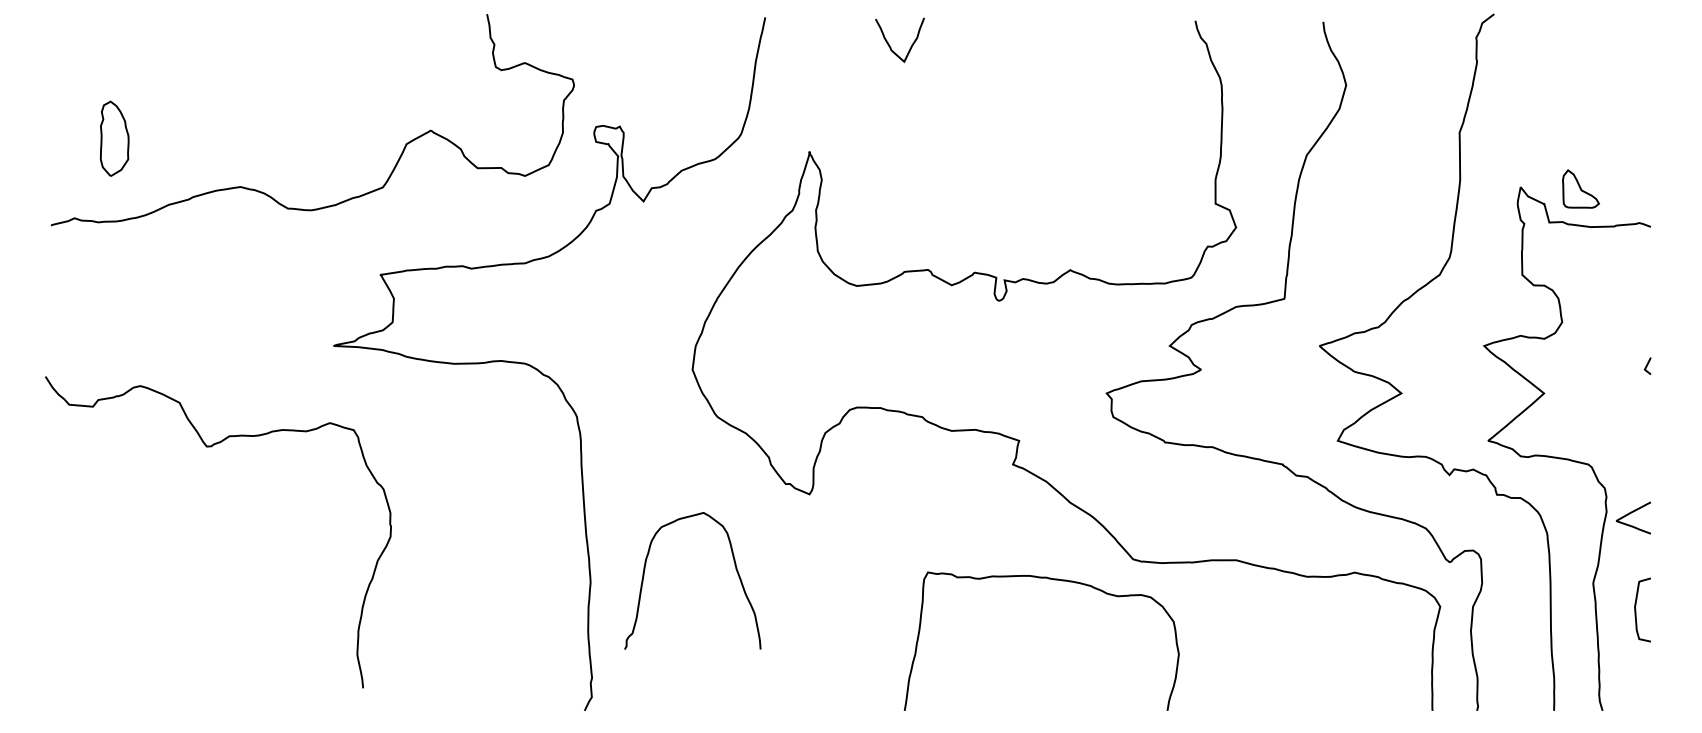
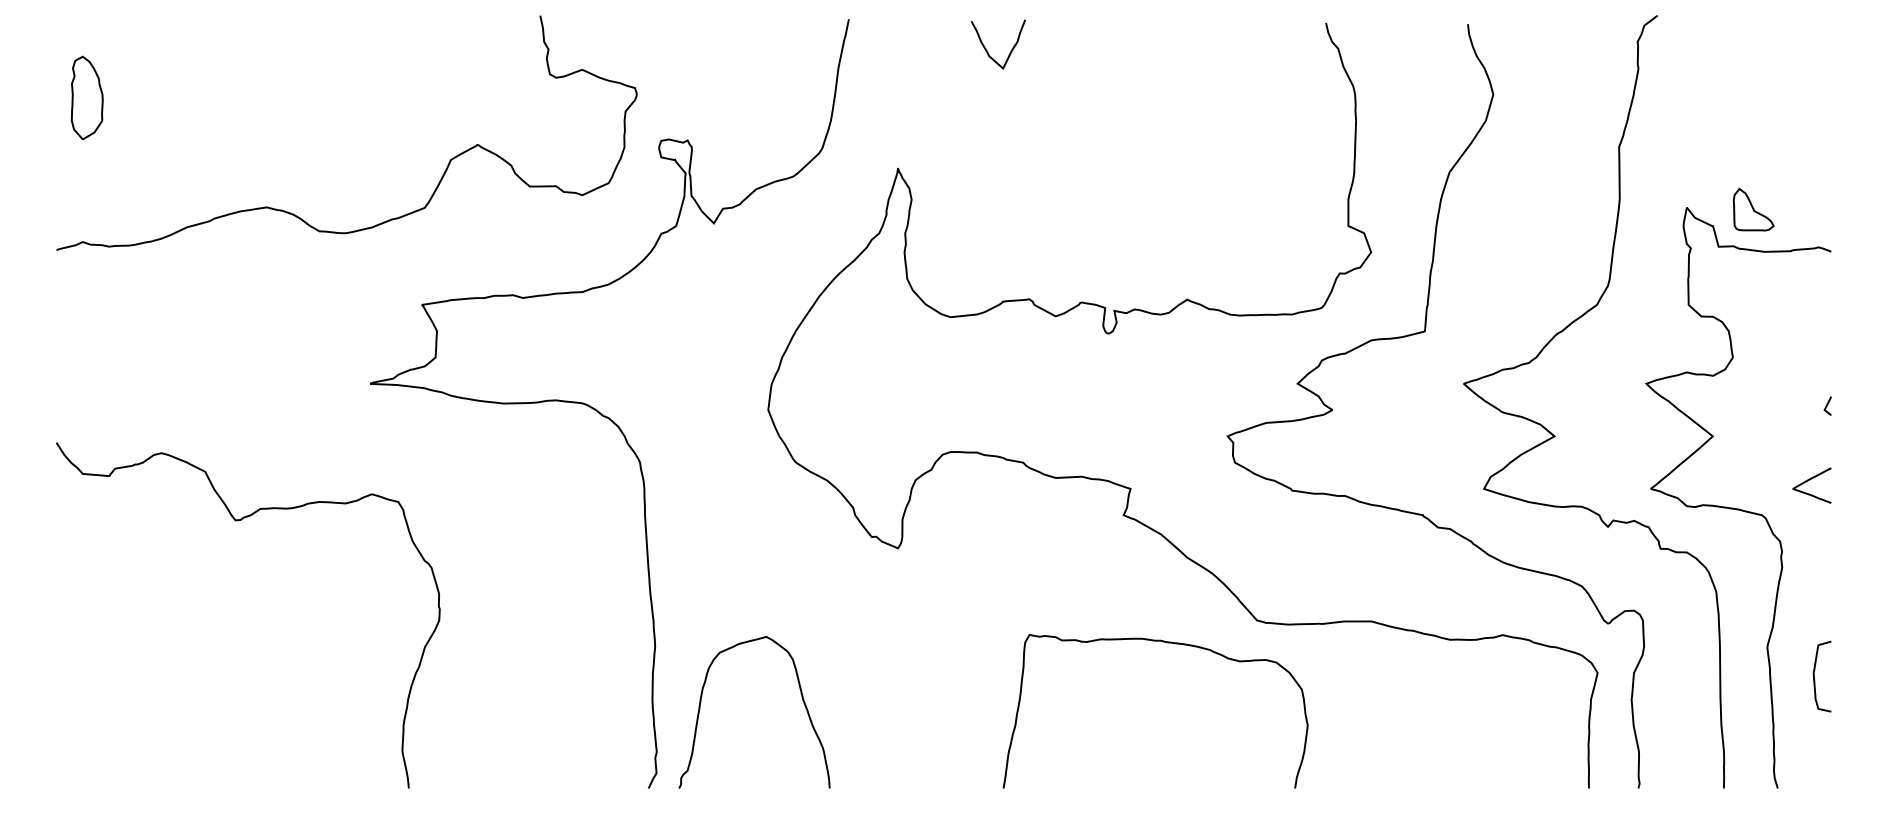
part: (114, 138) -> (86, 97), moved
curve: (209, 447) -> (238, 521), moved
curve: (1630, 514) -> (1808, 481), moved
curve: (735, 567) -> (801, 697), moved

